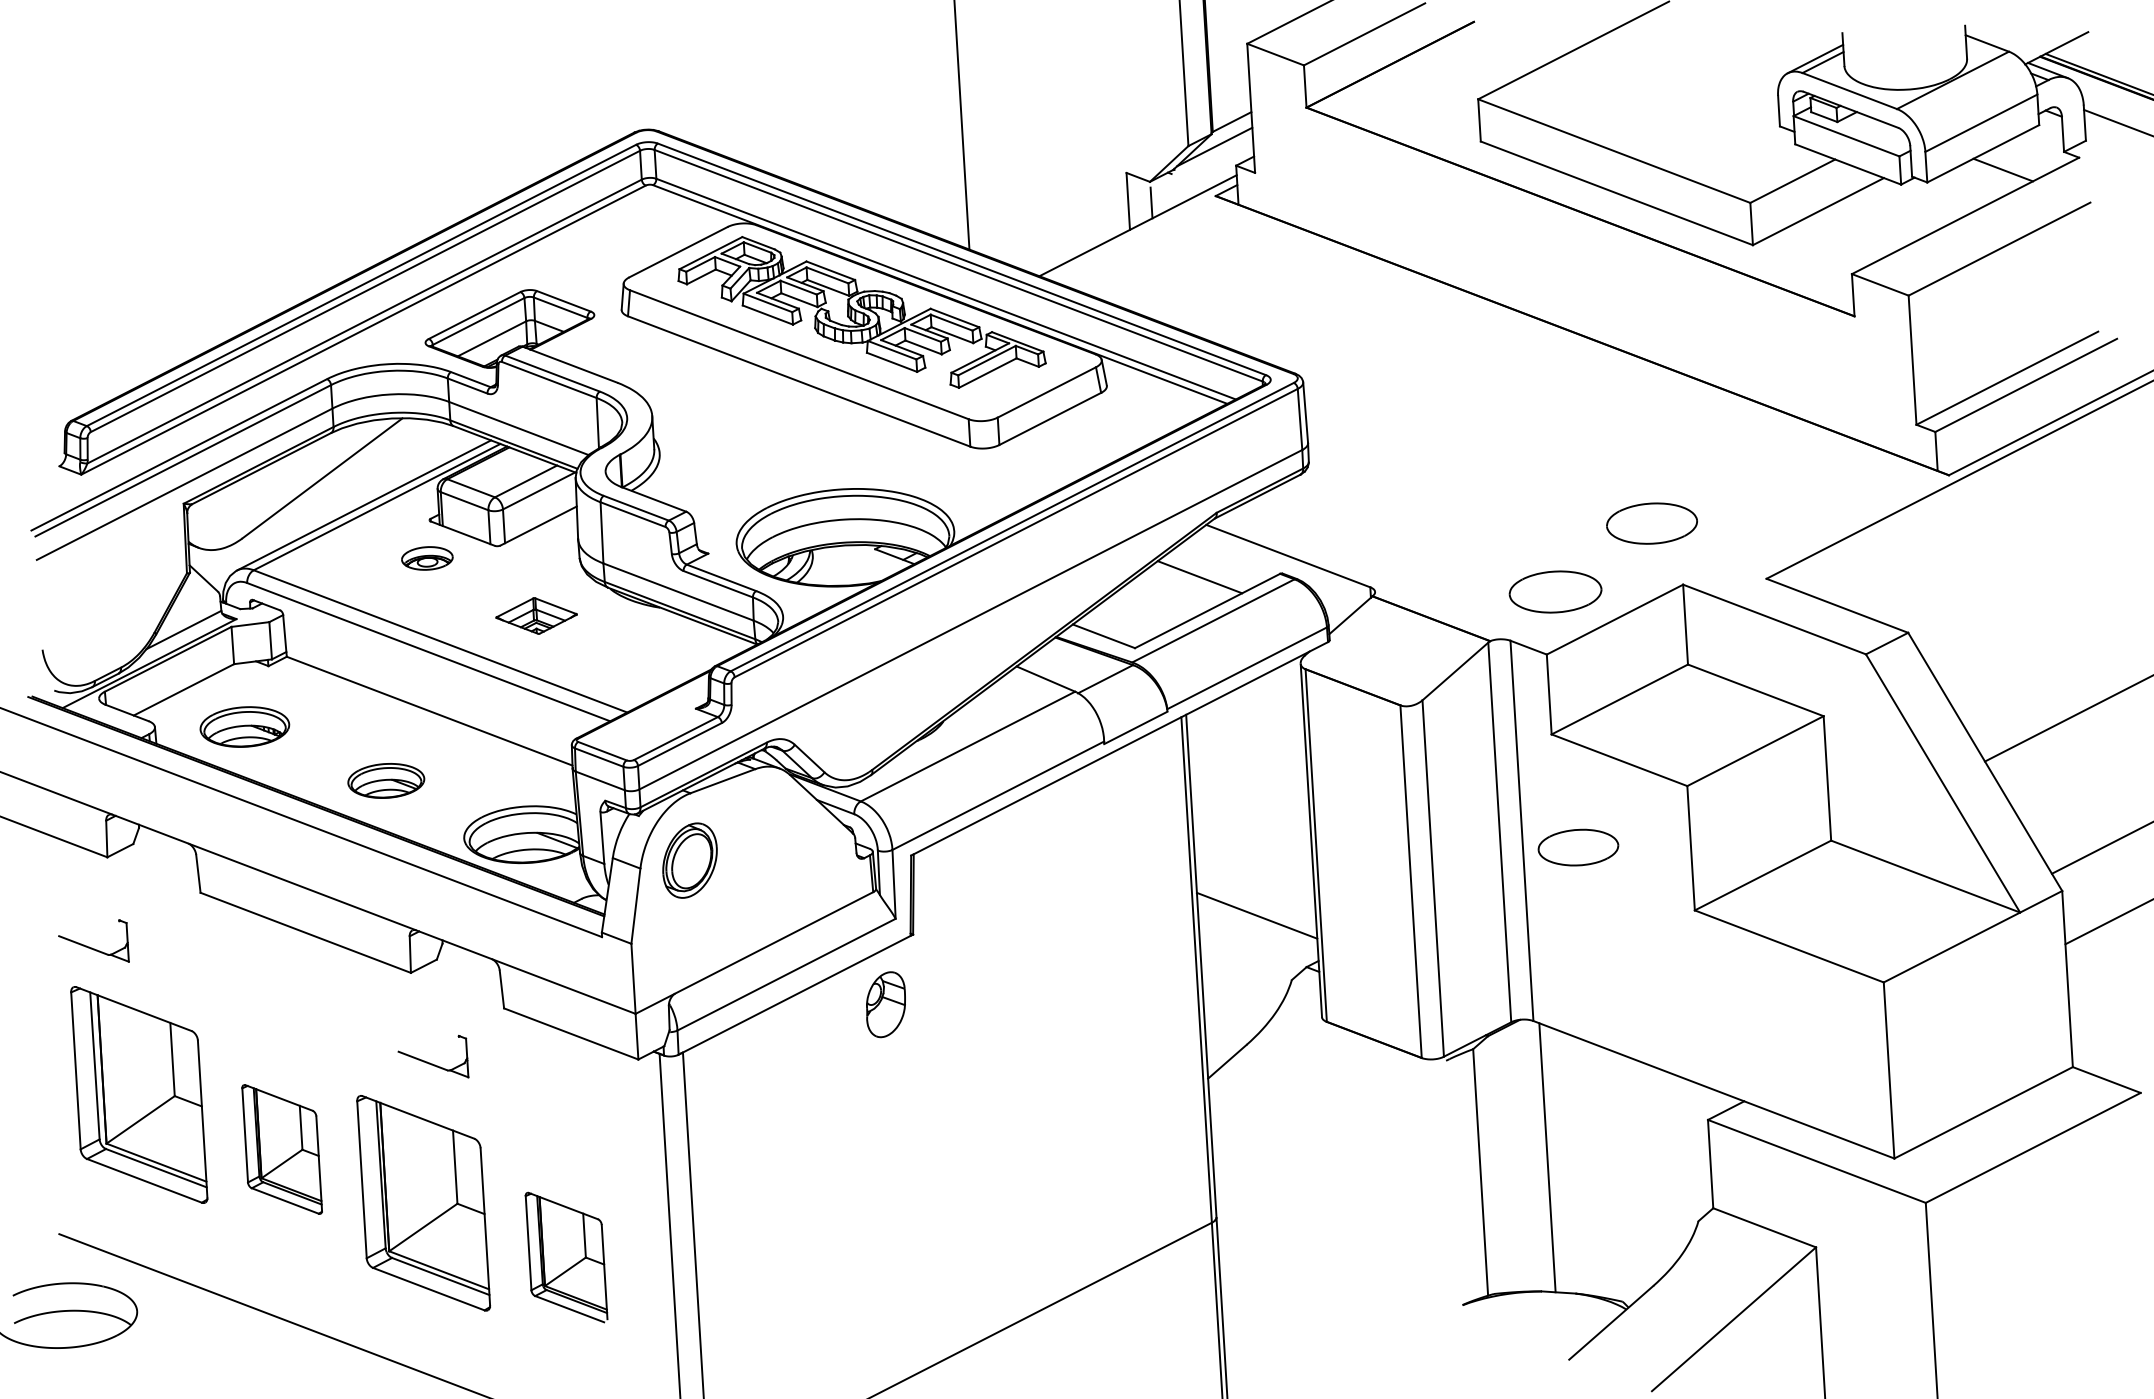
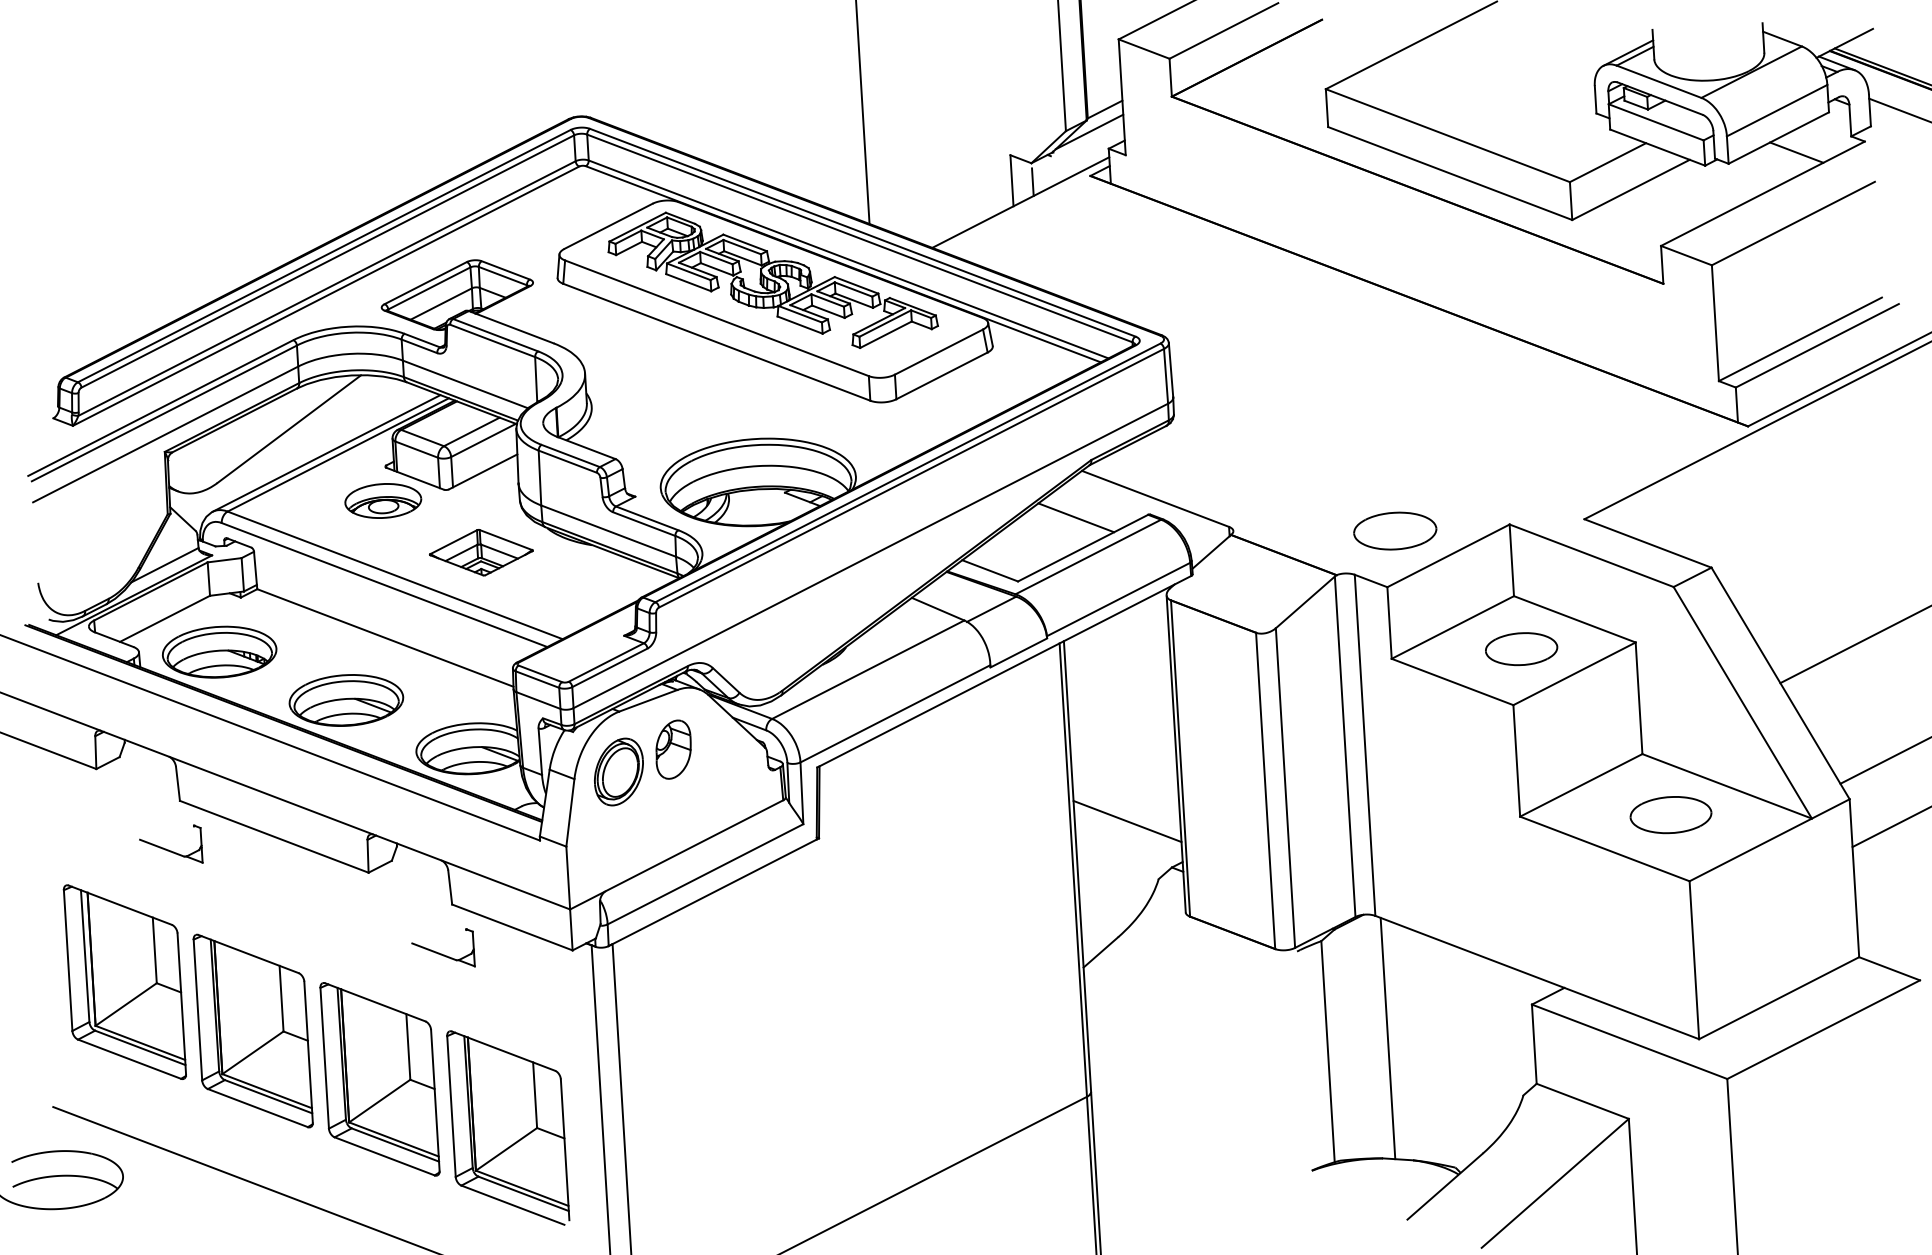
part: (1651, 523) -> (1670, 814), moved
part: (427, 558) -> (383, 501), size x1.67
part: (536, 615) -> (481, 552), size x1.43
part: (244, 726) -> (219, 651), size x1.43
part: (386, 780) -> (346, 700), size x1.67
part: (1578, 847) -> (1521, 649), moved
part: (92, 947) -> (170, 849), moved
part: (885, 1004) -> (673, 749), moved
part: (430, 1062) -> (440, 953), moved
part: (281, 1149) -> (252, 1031), size x1.67
part: (566, 1257) -> (508, 1127), size x1.67

